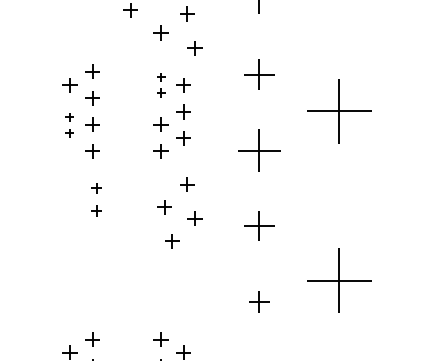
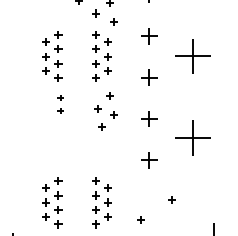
part: (160, 84) -> (95, 41), size x1.67
part: (68, 124) -> (45, 63), size x1.67
part: (259, 150) -> (149, 77), size x0.71
part: (338, 280) -> (192, 137), moved
part: (259, 302) -> (149, 160), size x1.43

